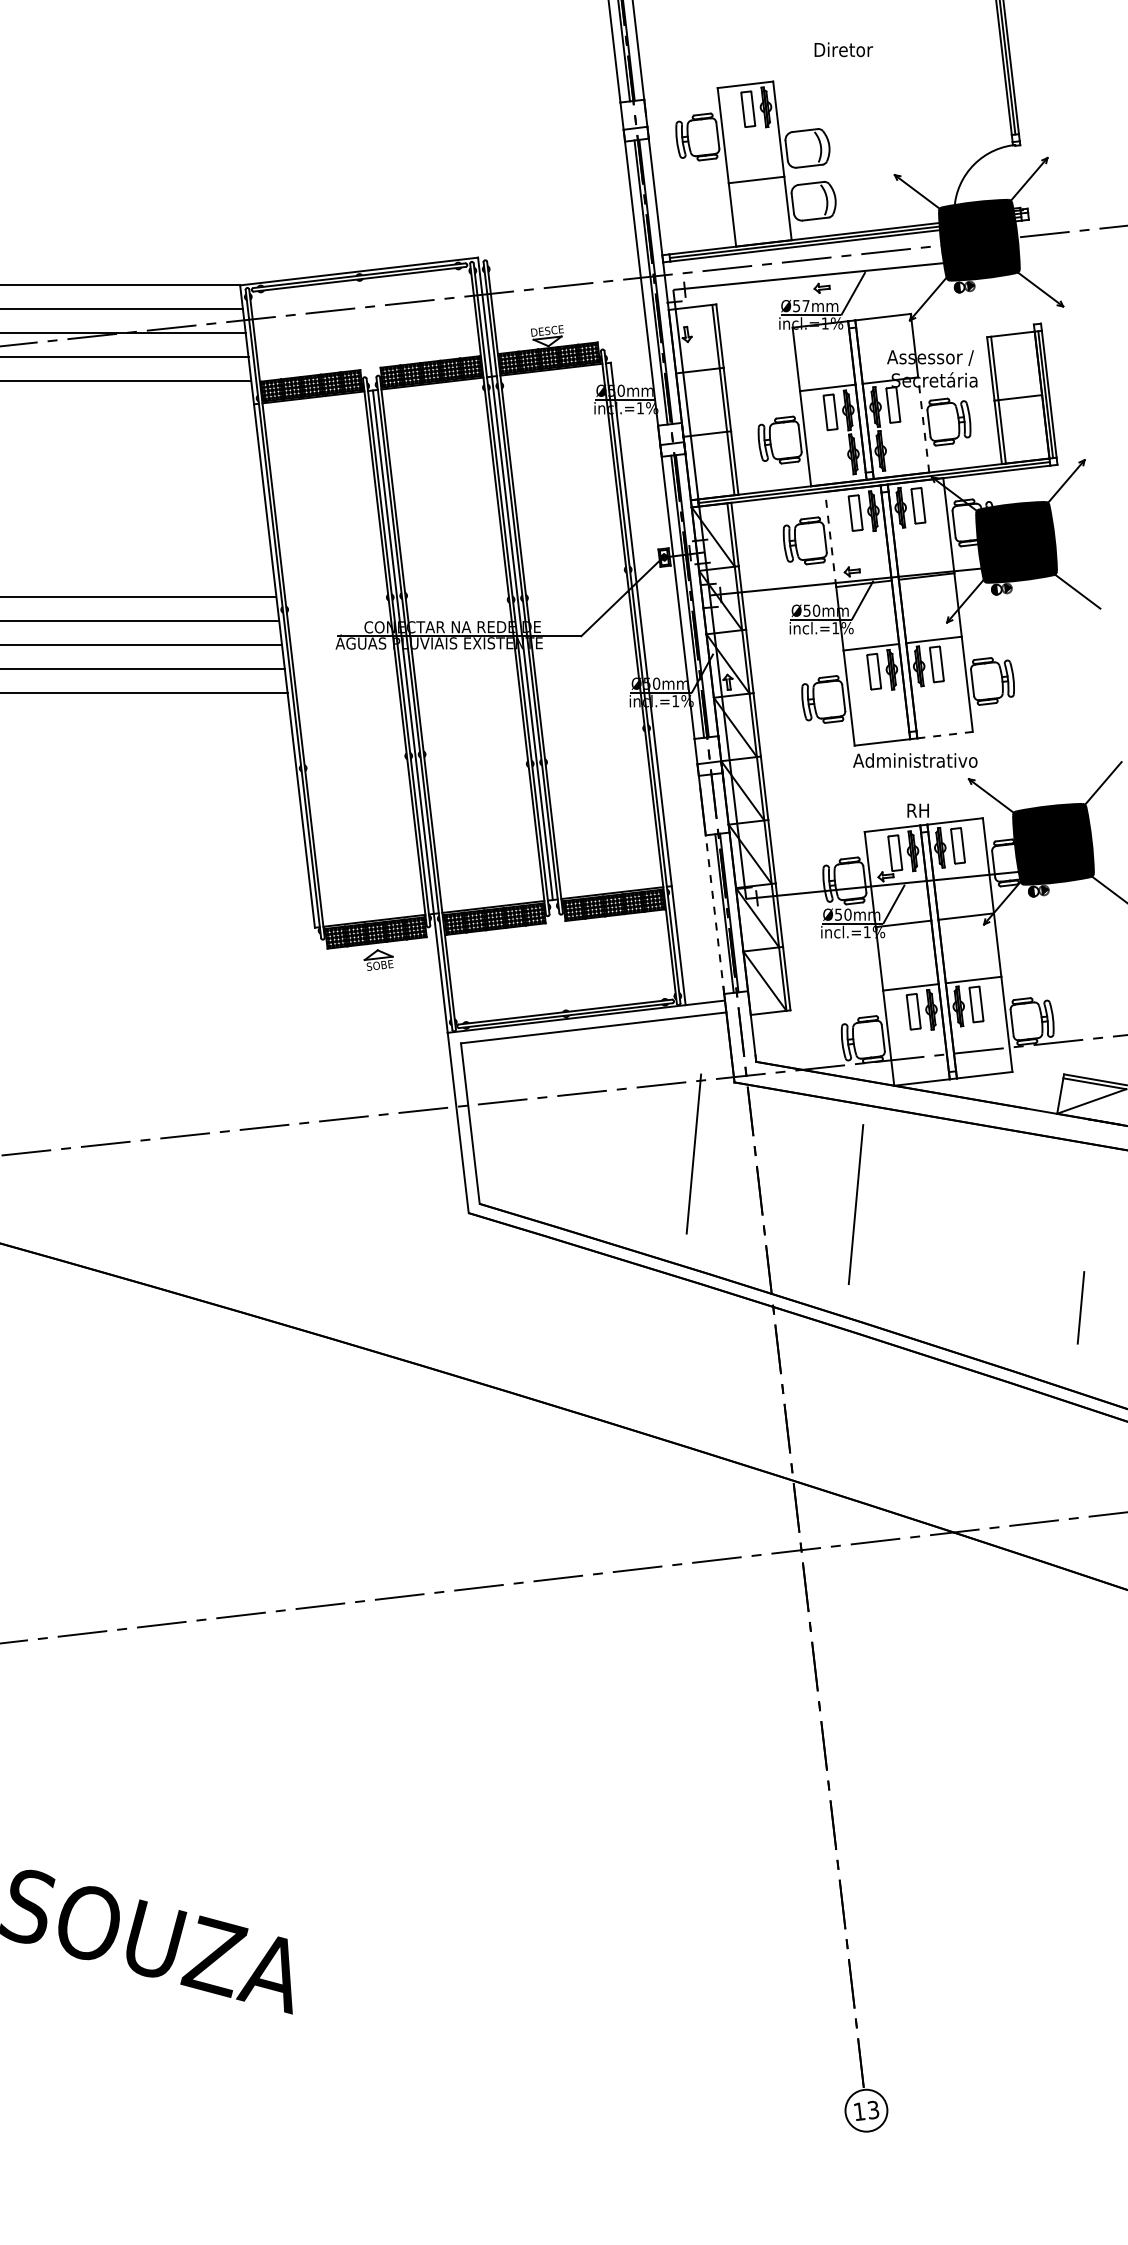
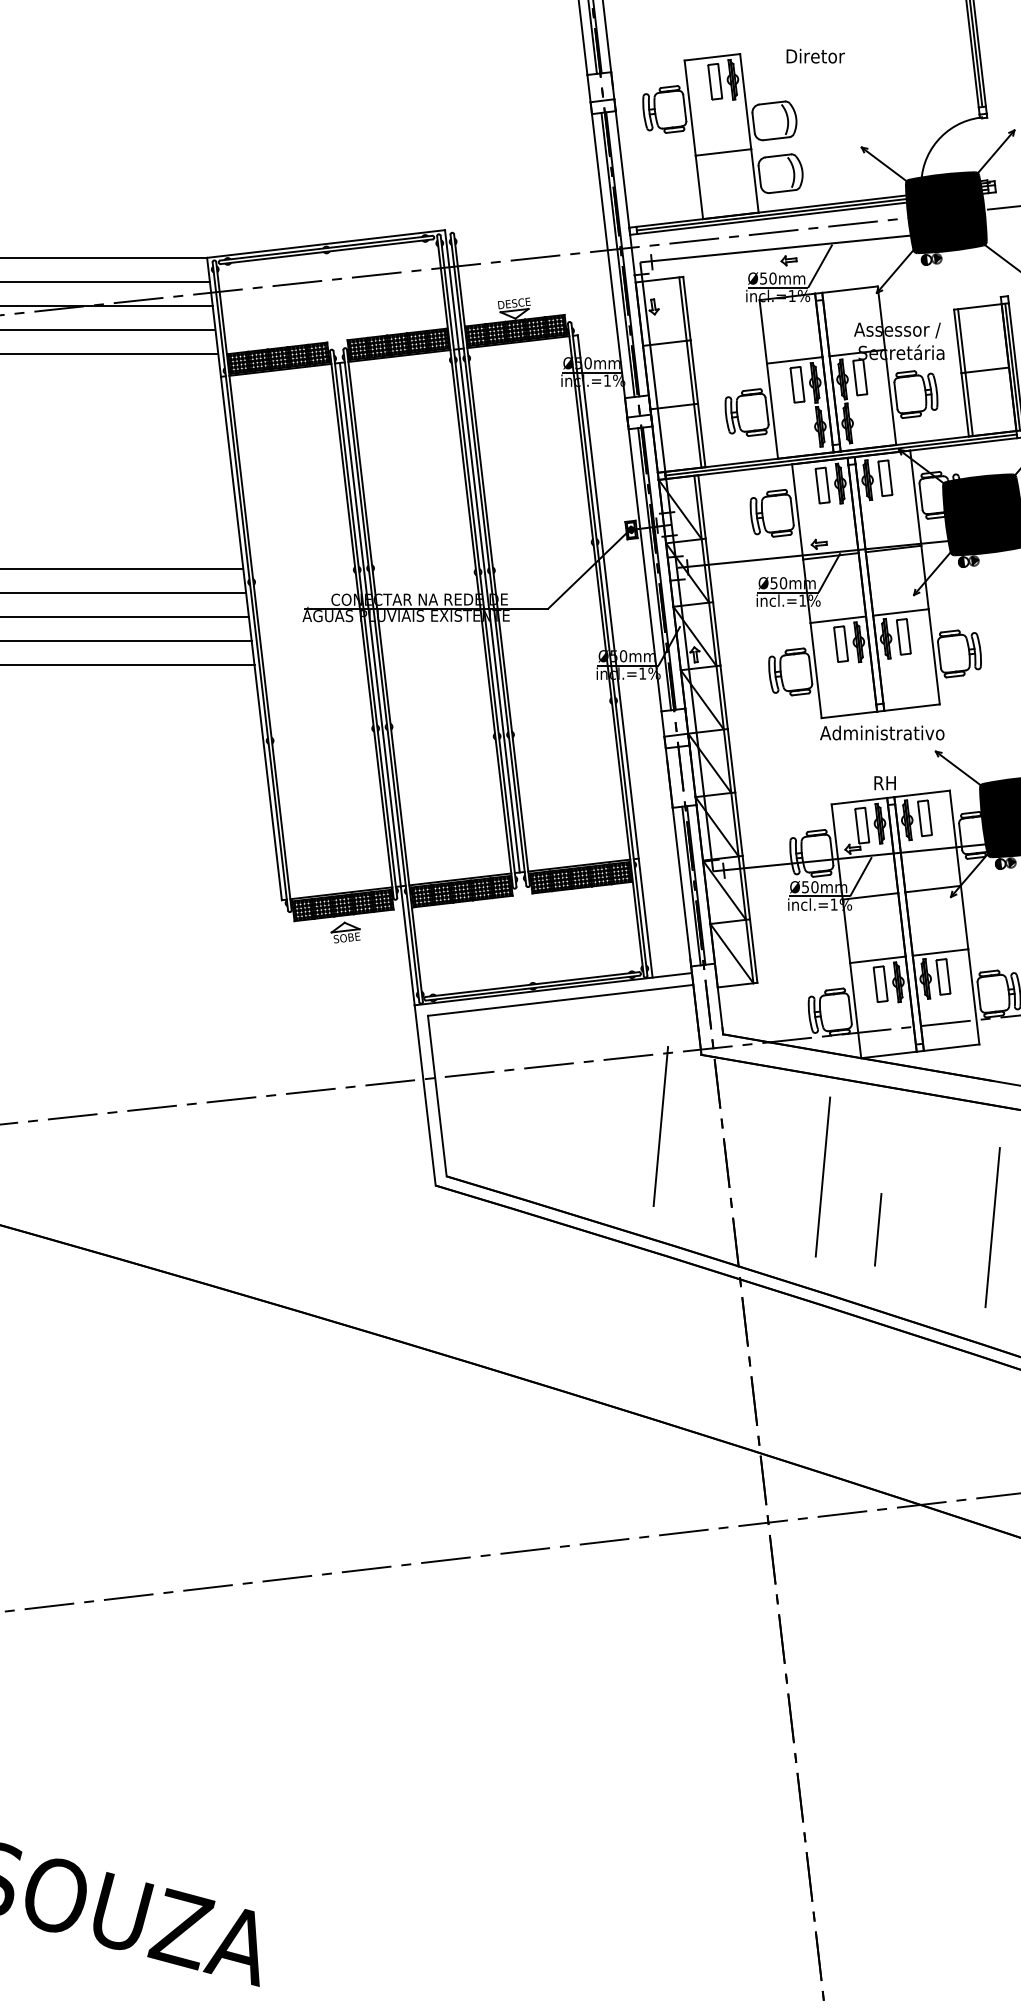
text: (843, 49) -> (815, 55), moved
text: (805, 306) -> (772, 278), Ø57mm -> Ø50mm
line: (923, 424) -> (890, 396), dashed -> solid
line: (830, 539) -> (797, 511), dashed -> solid
line: (945, 735) -> (912, 707), dashed -> solid
line: (715, 914) -> (682, 886), dashed -> solid
line: (1025, 1254) -> (992, 1226), added
line: (911, 1256) -> (878, 1228), added

